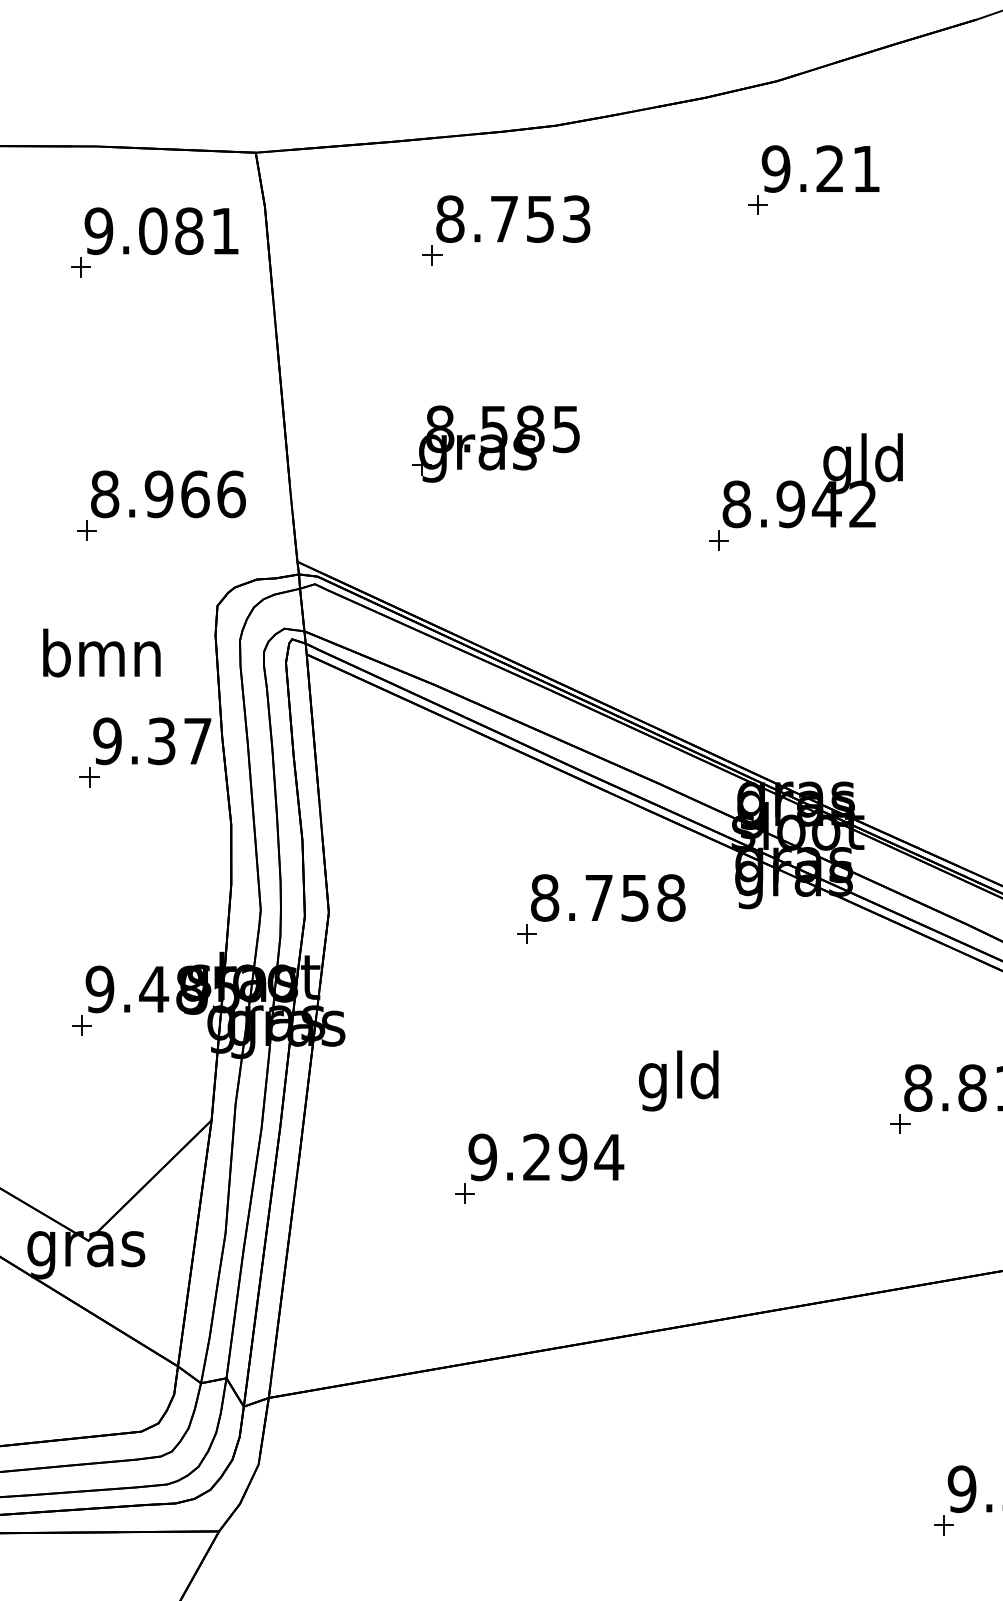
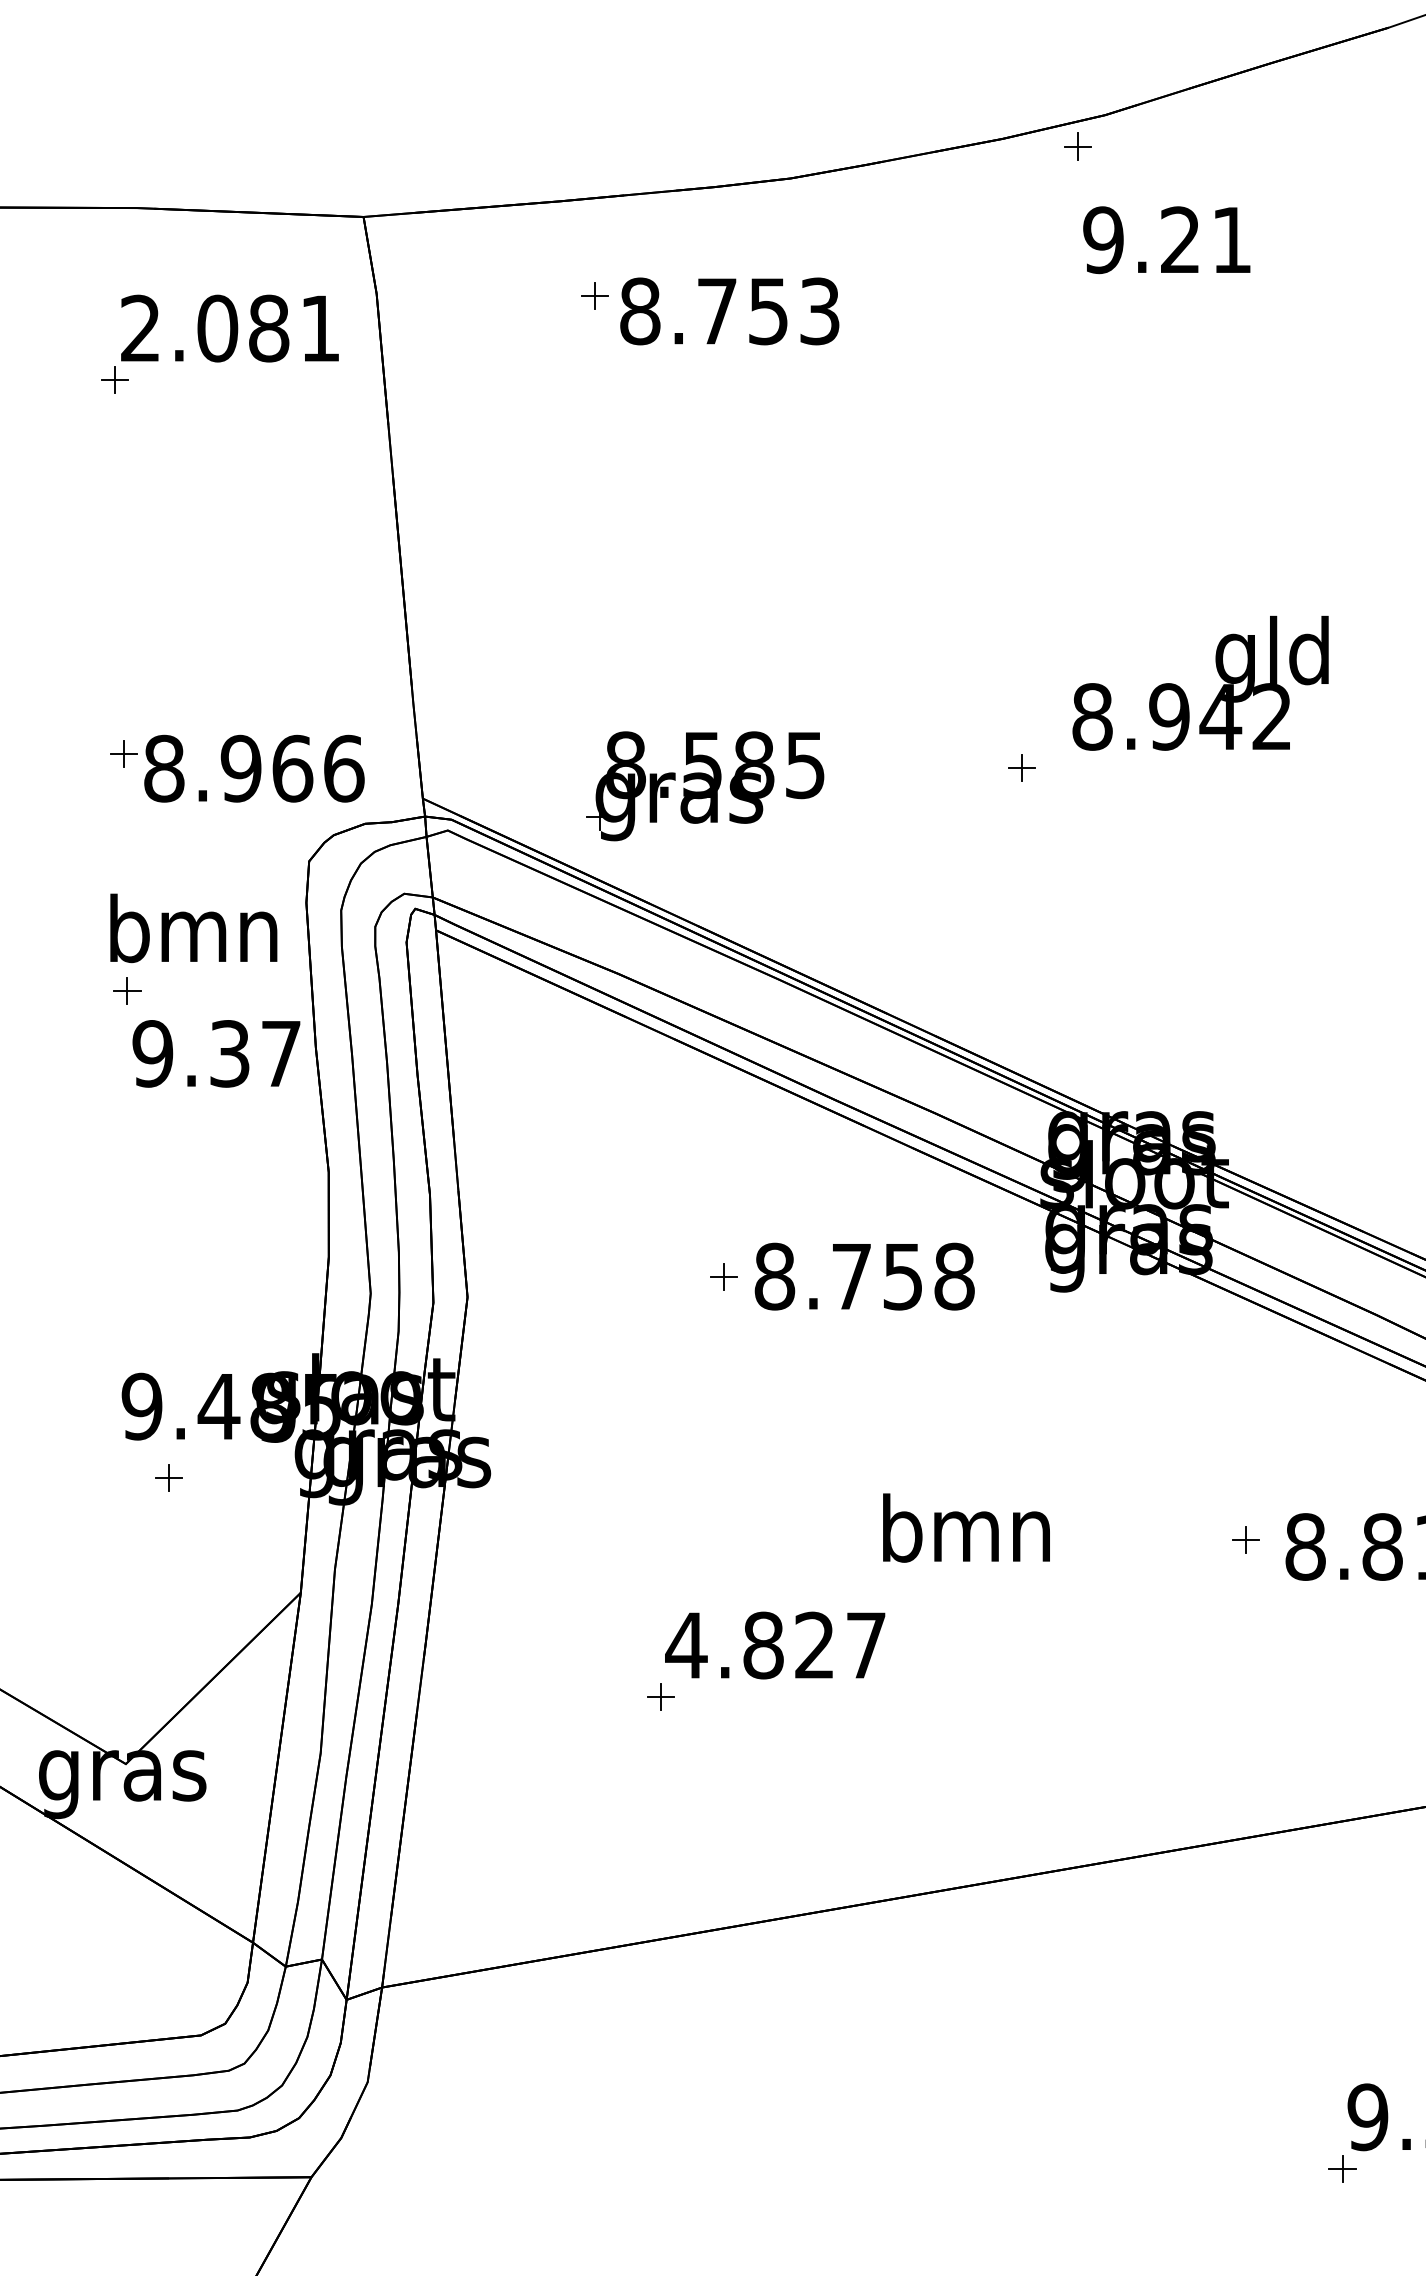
part: (757, 205) -> (1077, 146), moved
text: (98, 231) -> (140, 328), 9.081 -> 2.081
part: (432, 255) -> (594, 295), moved
part: (496, 444) -> (705, 786), moved
text: (812, 480) -> (1200, 682), moved
text: (168, 494) -> (254, 768), moved
text: (101, 653) -> (193, 928), moved
part: (89, 776) -> (127, 990), moved
part: (526, 933) -> (723, 1276), moved
part: (81, 1025) -> (168, 1477), moved
text: (679, 1080) -> (966, 1536), gld -> bmn
part: (899, 1123) -> (1245, 1539), moved
text: (546, 1157) -> (776, 1645), 9.294 -> 4.827

